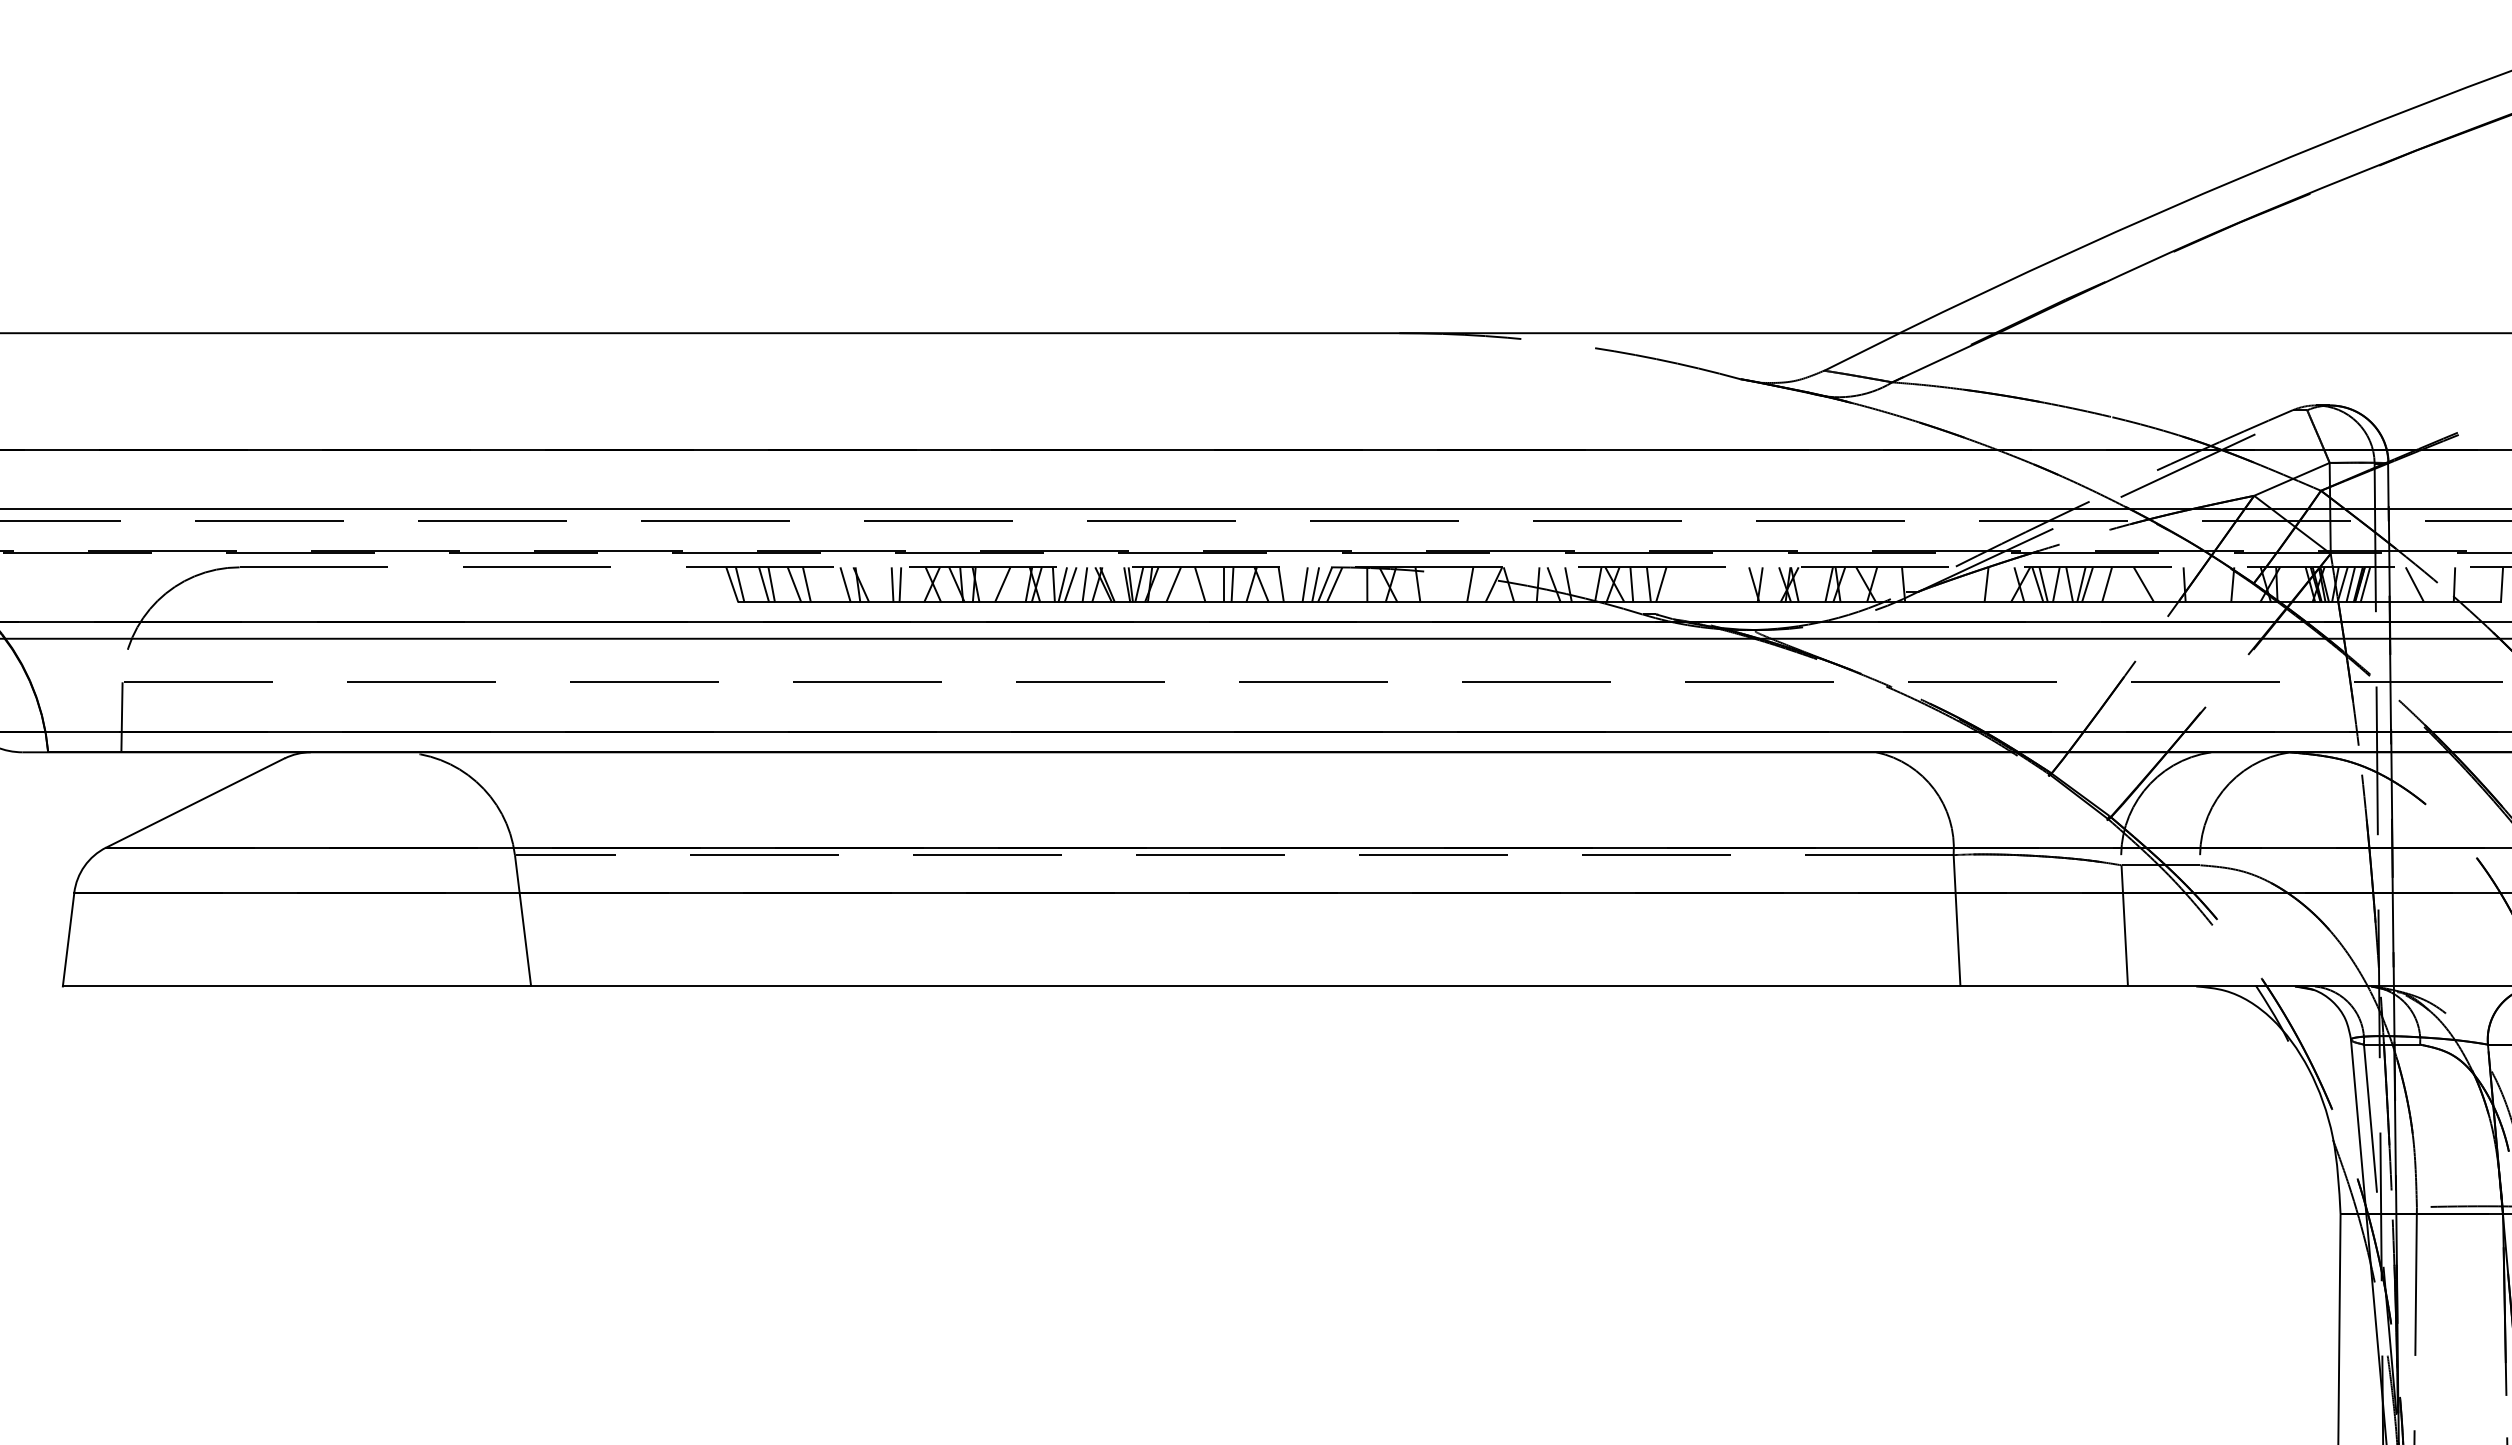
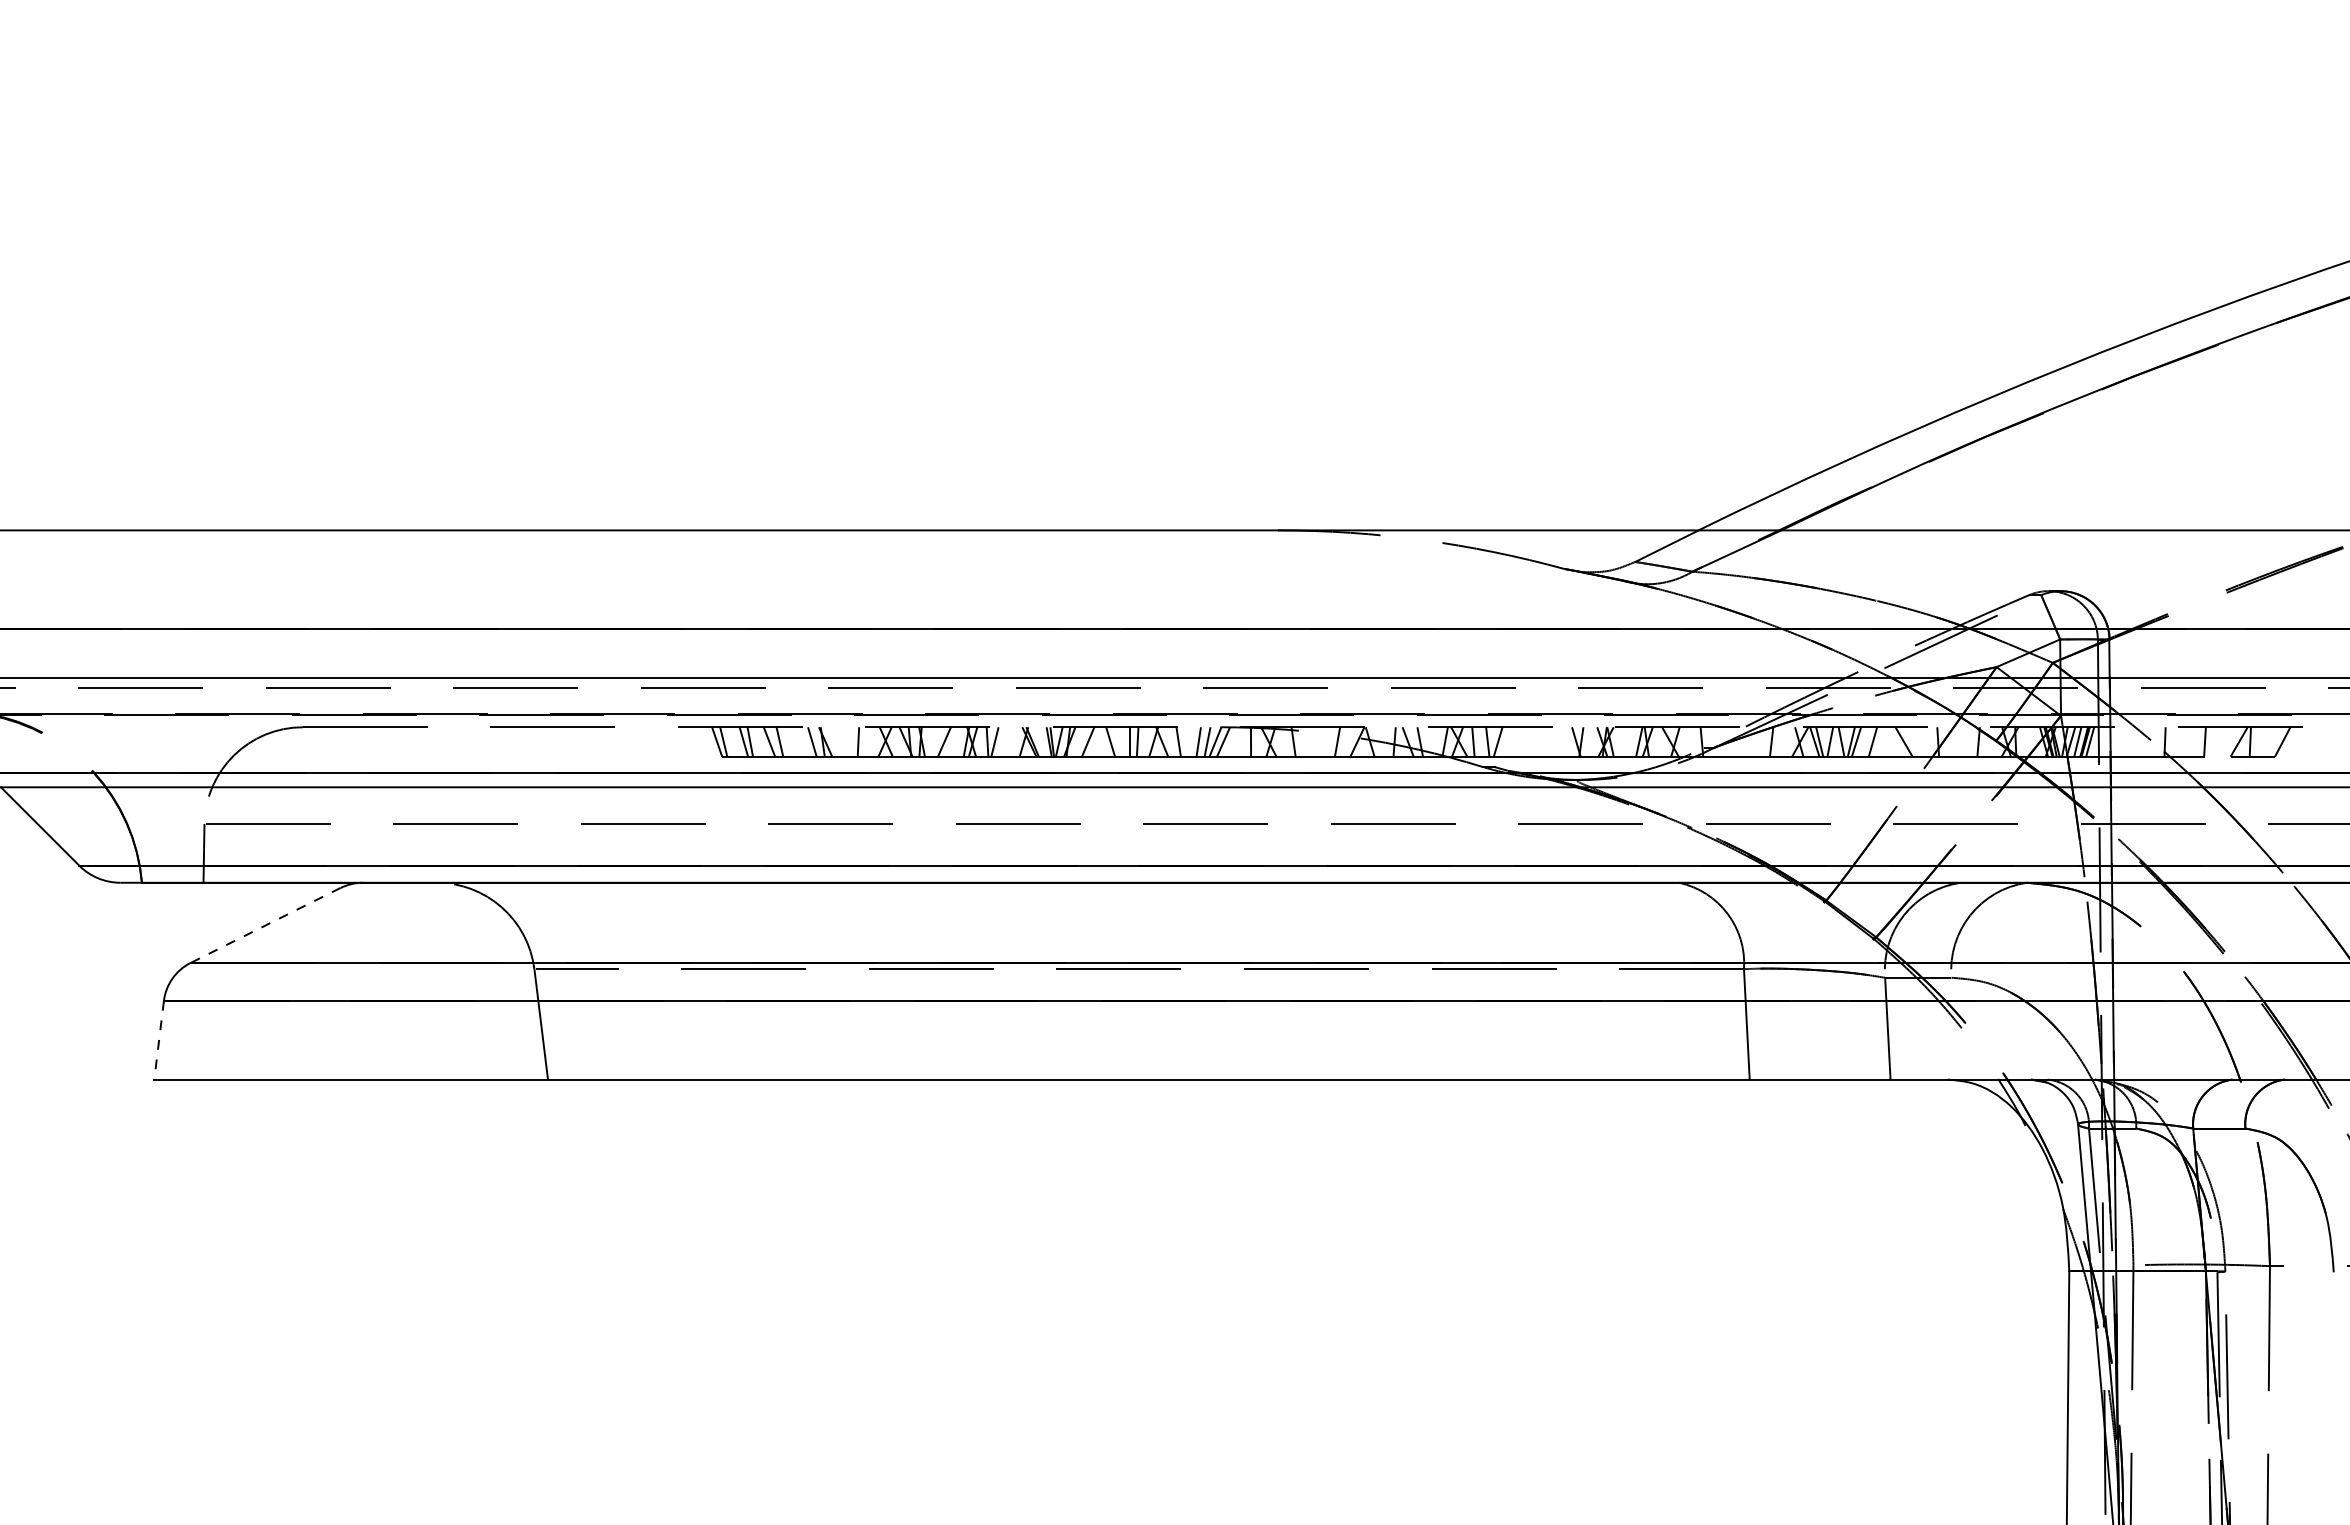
line: (892, 584) -> (851, 741), removed
line: (1070, 584) -> (1001, 741), removed
line: (1084, 584) -> (1013, 741), removed
line: (2414, 584) -> (2131, 741), removed
line: (195, 803) -> (265, 925), solid -> dashed
line: (69, 939) -> (159, 1040), solid -> dashed

